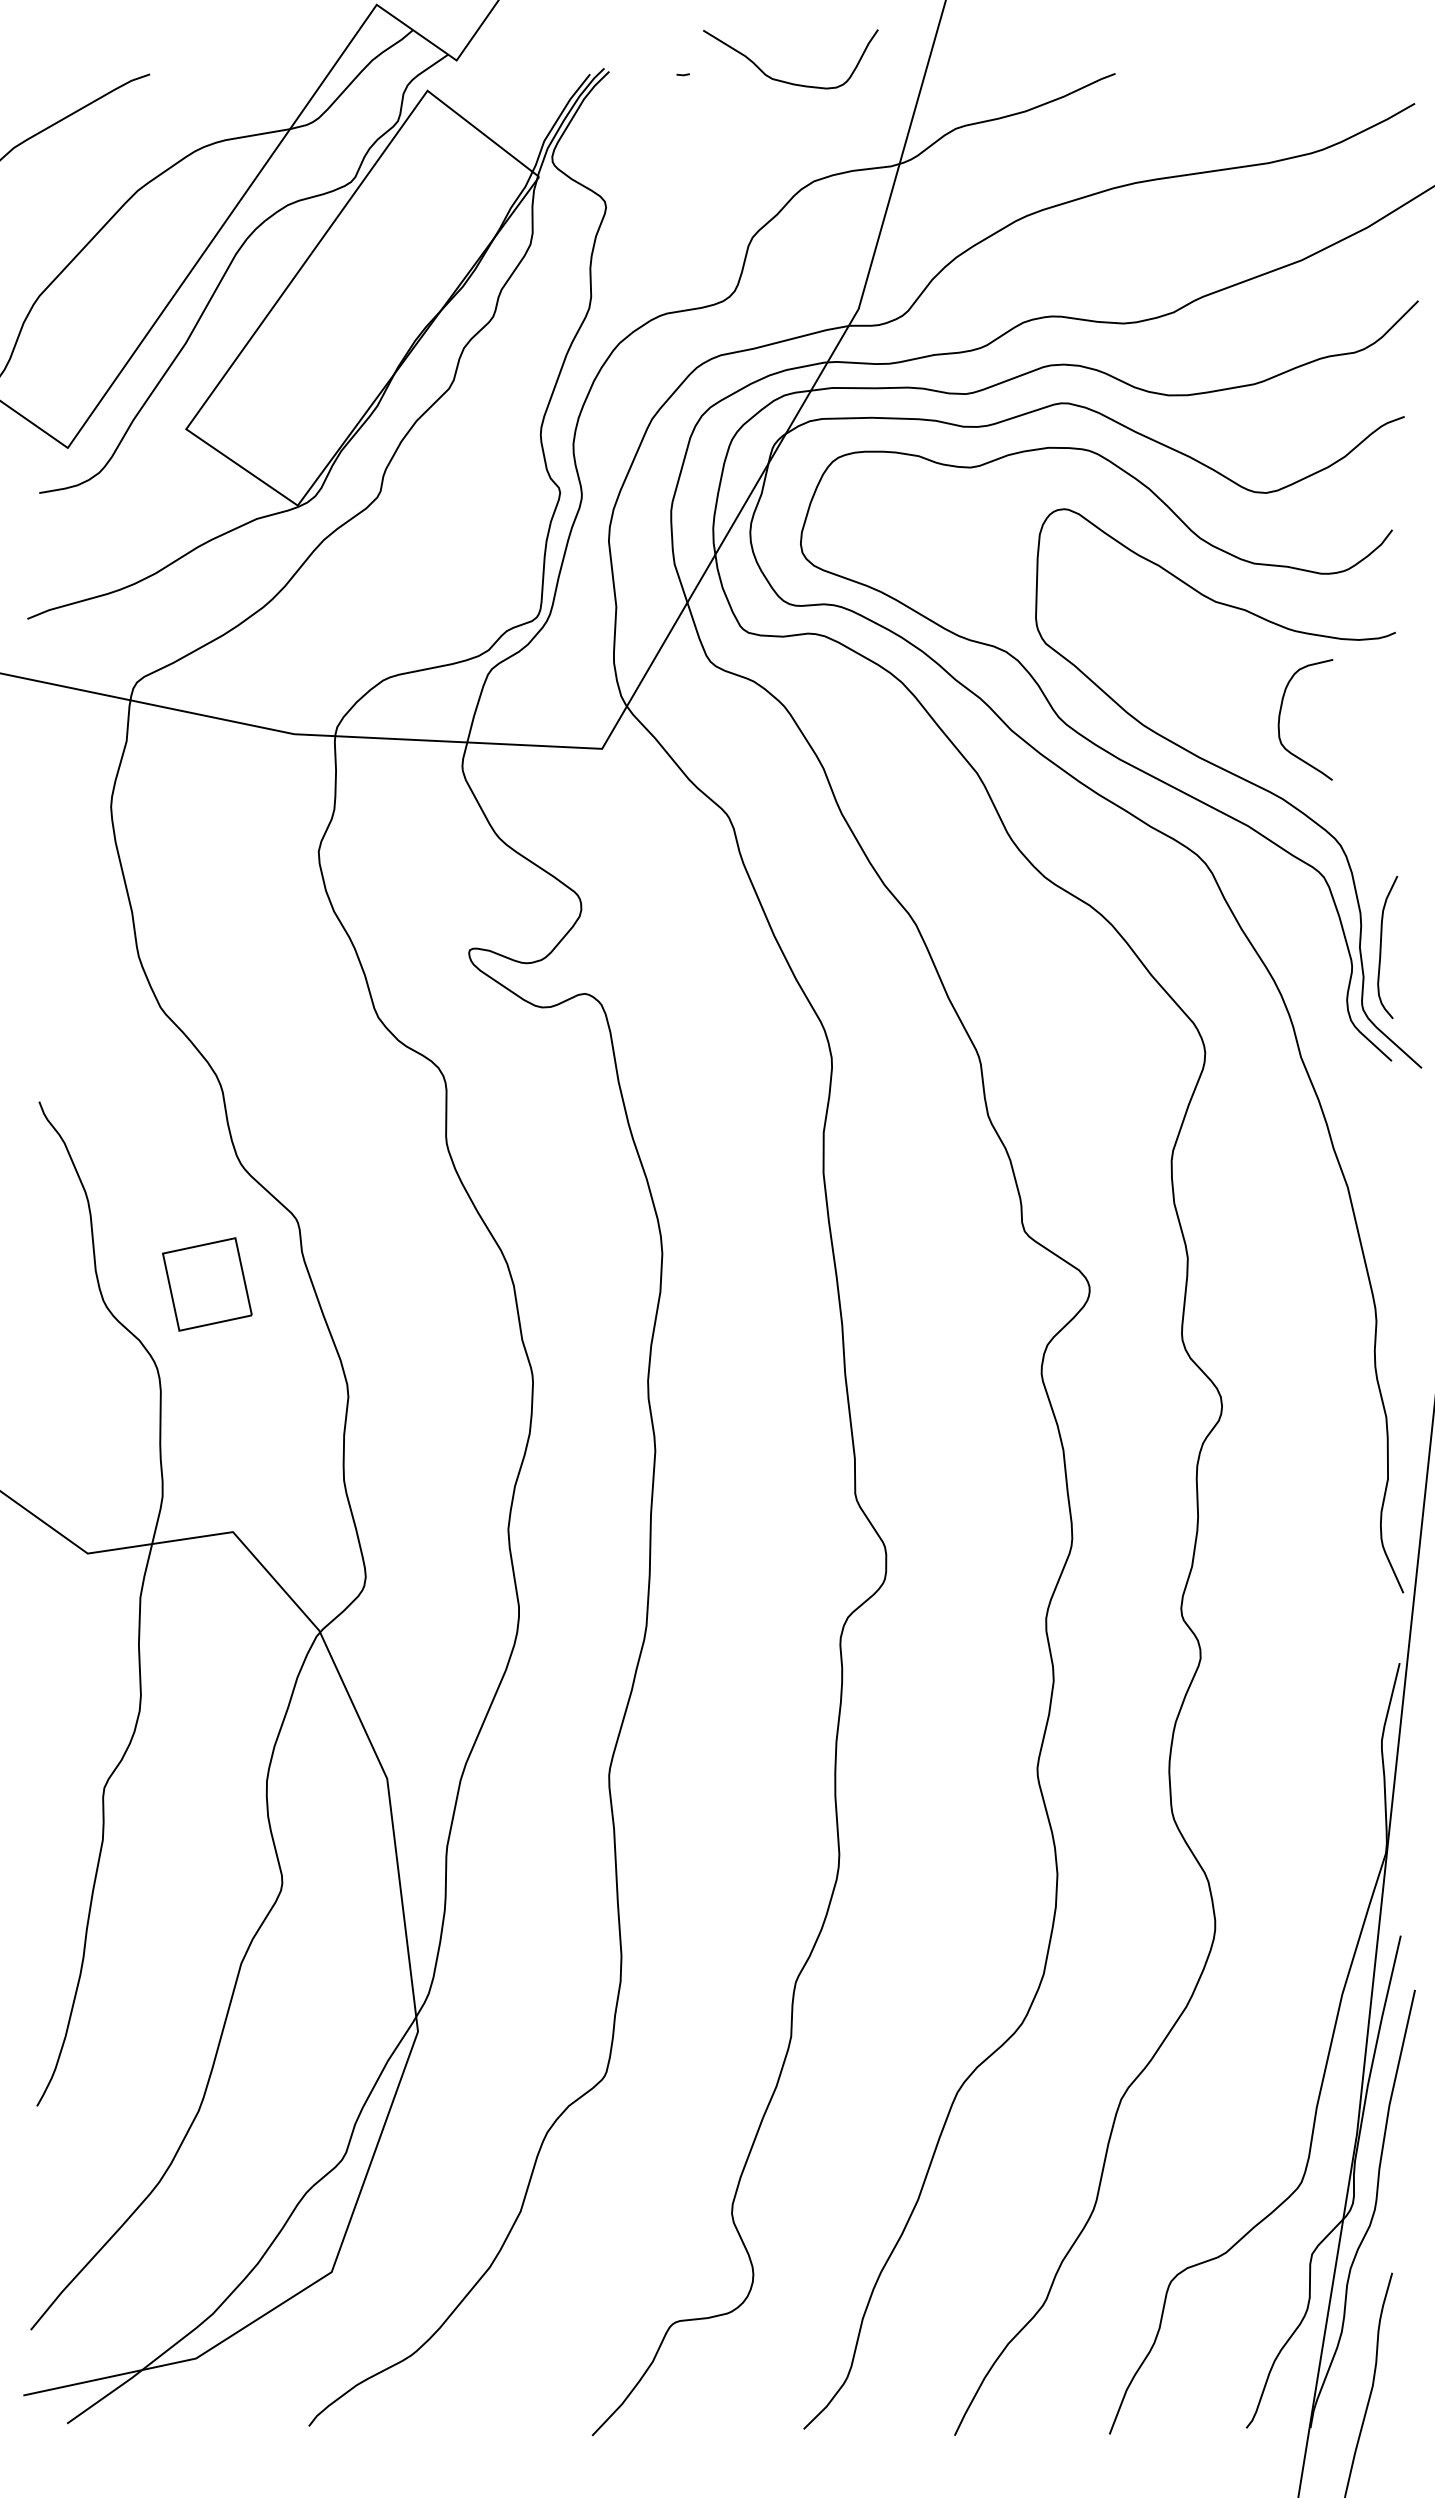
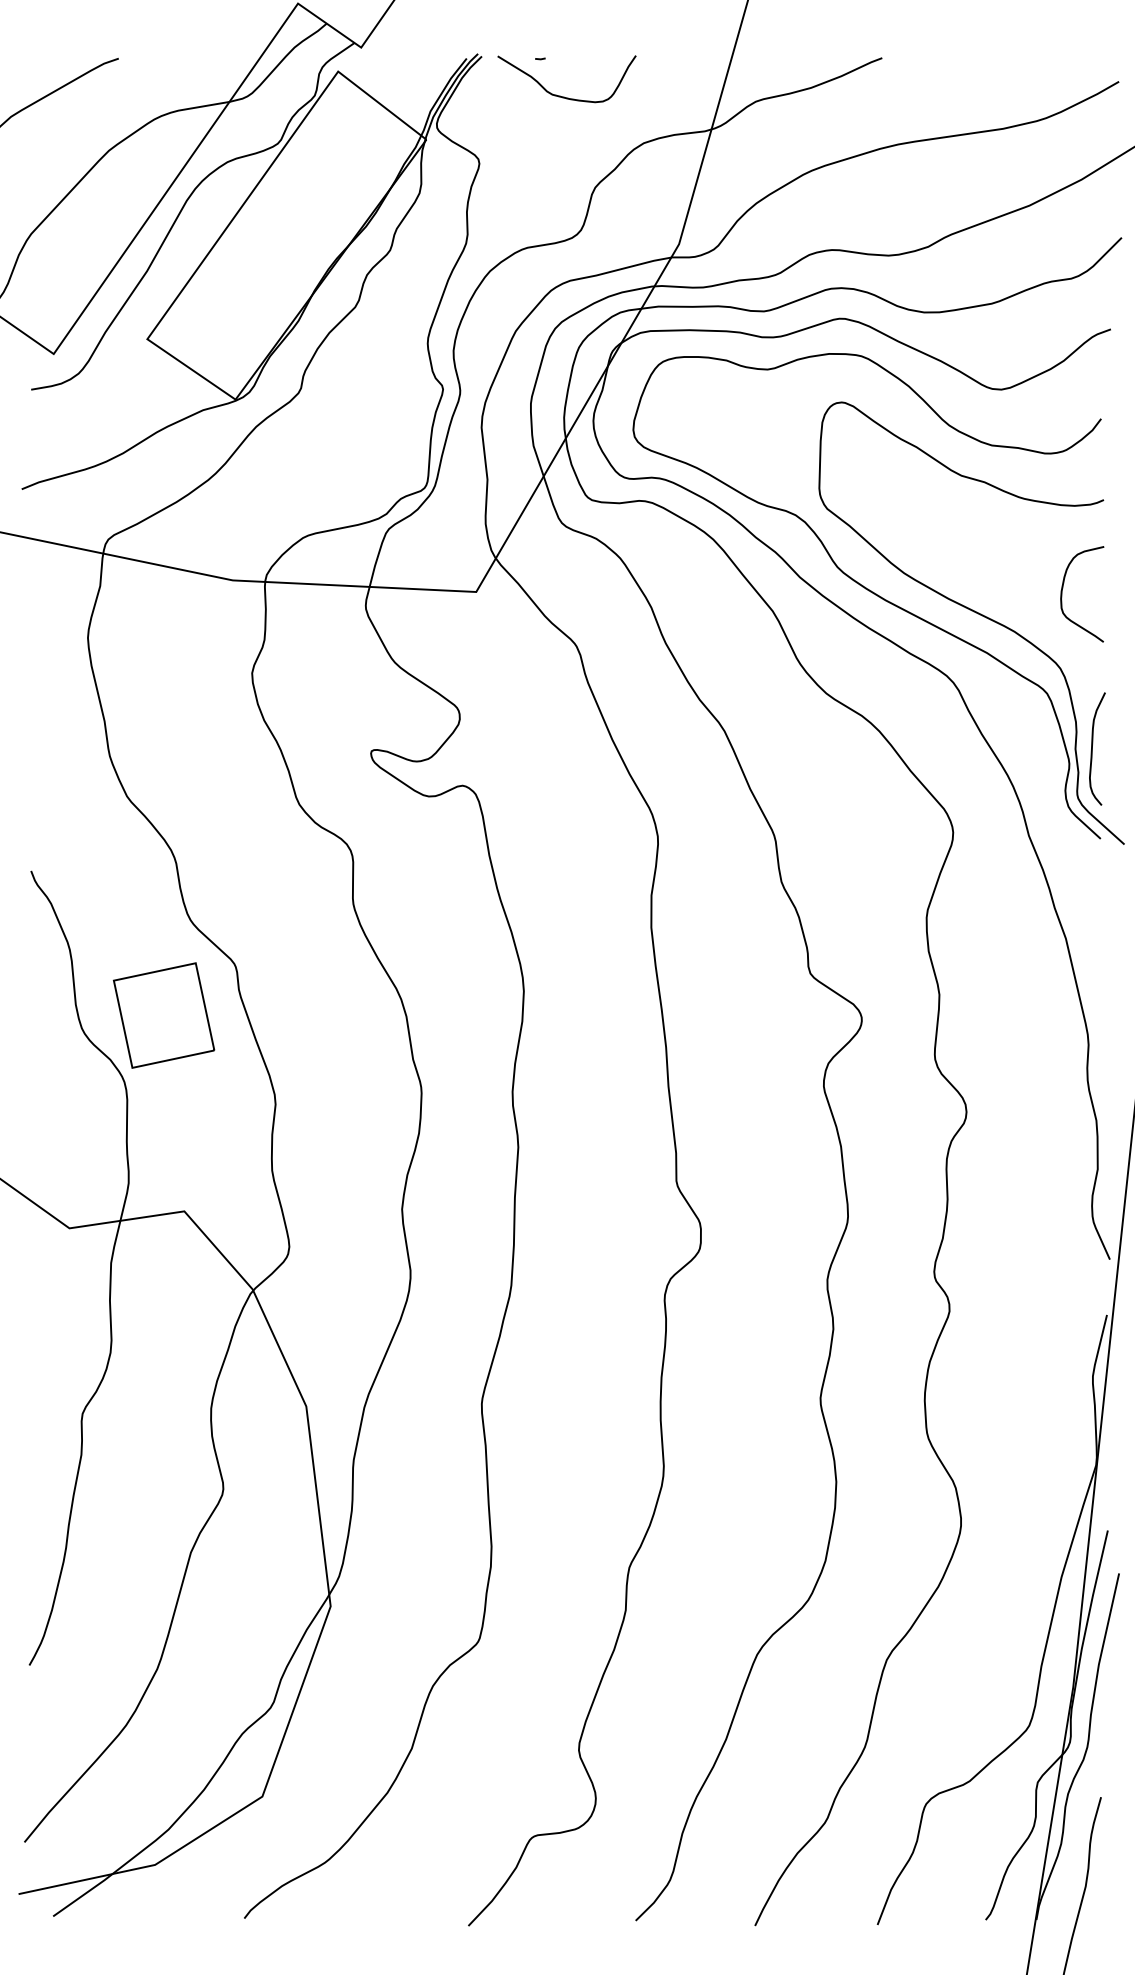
curve: (783, 80) -> (561, 95), moved
curve: (1280, 718) -> (1062, 593), moved
part: (207, 1284) -> (164, 1015), size x1.43

